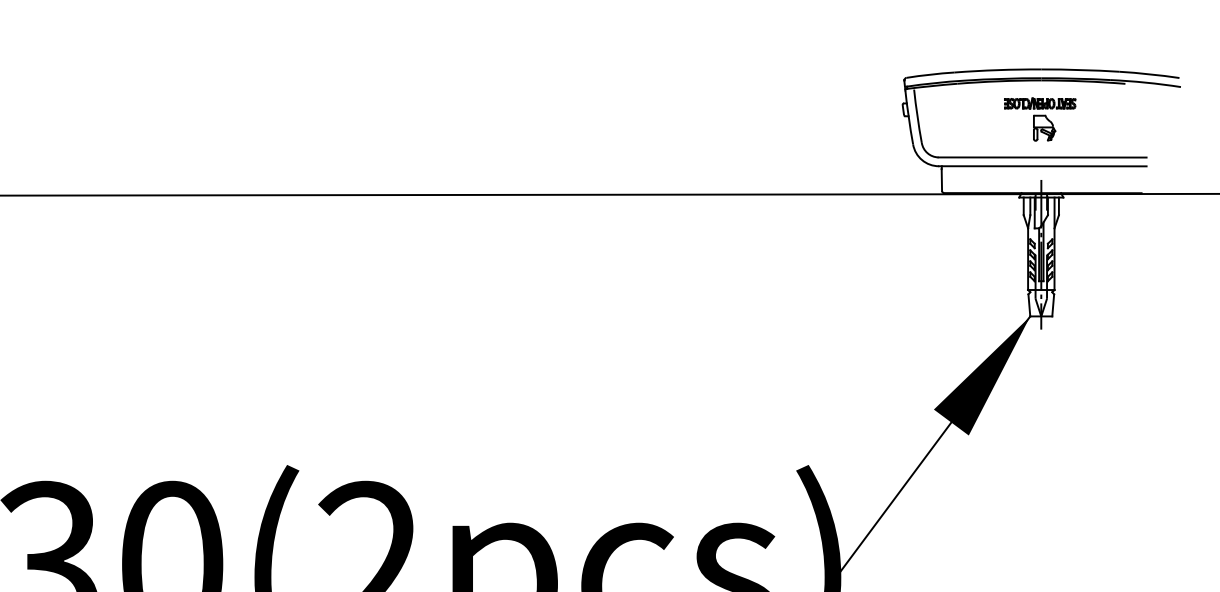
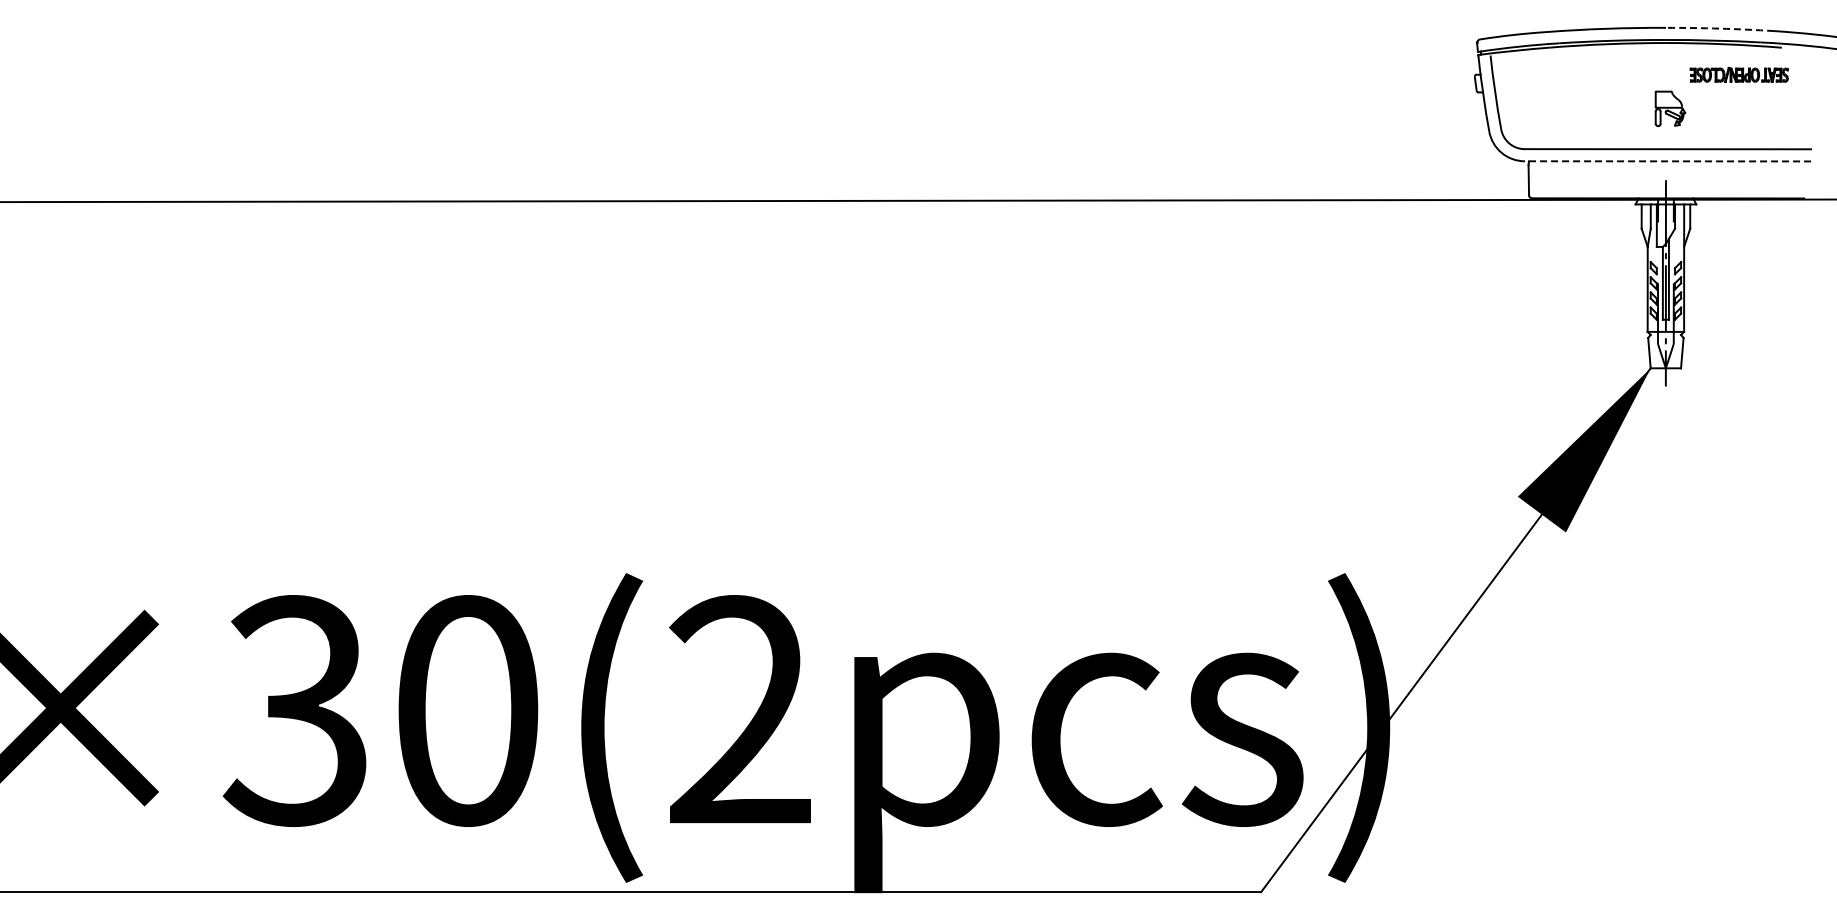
arc: (1080, 69) -> (1720, 28), solid -> dashed
part: (1039, 103) -> (1738, 74), moved
line: (1042, 166) -> (1667, 161), solid -> dashed

